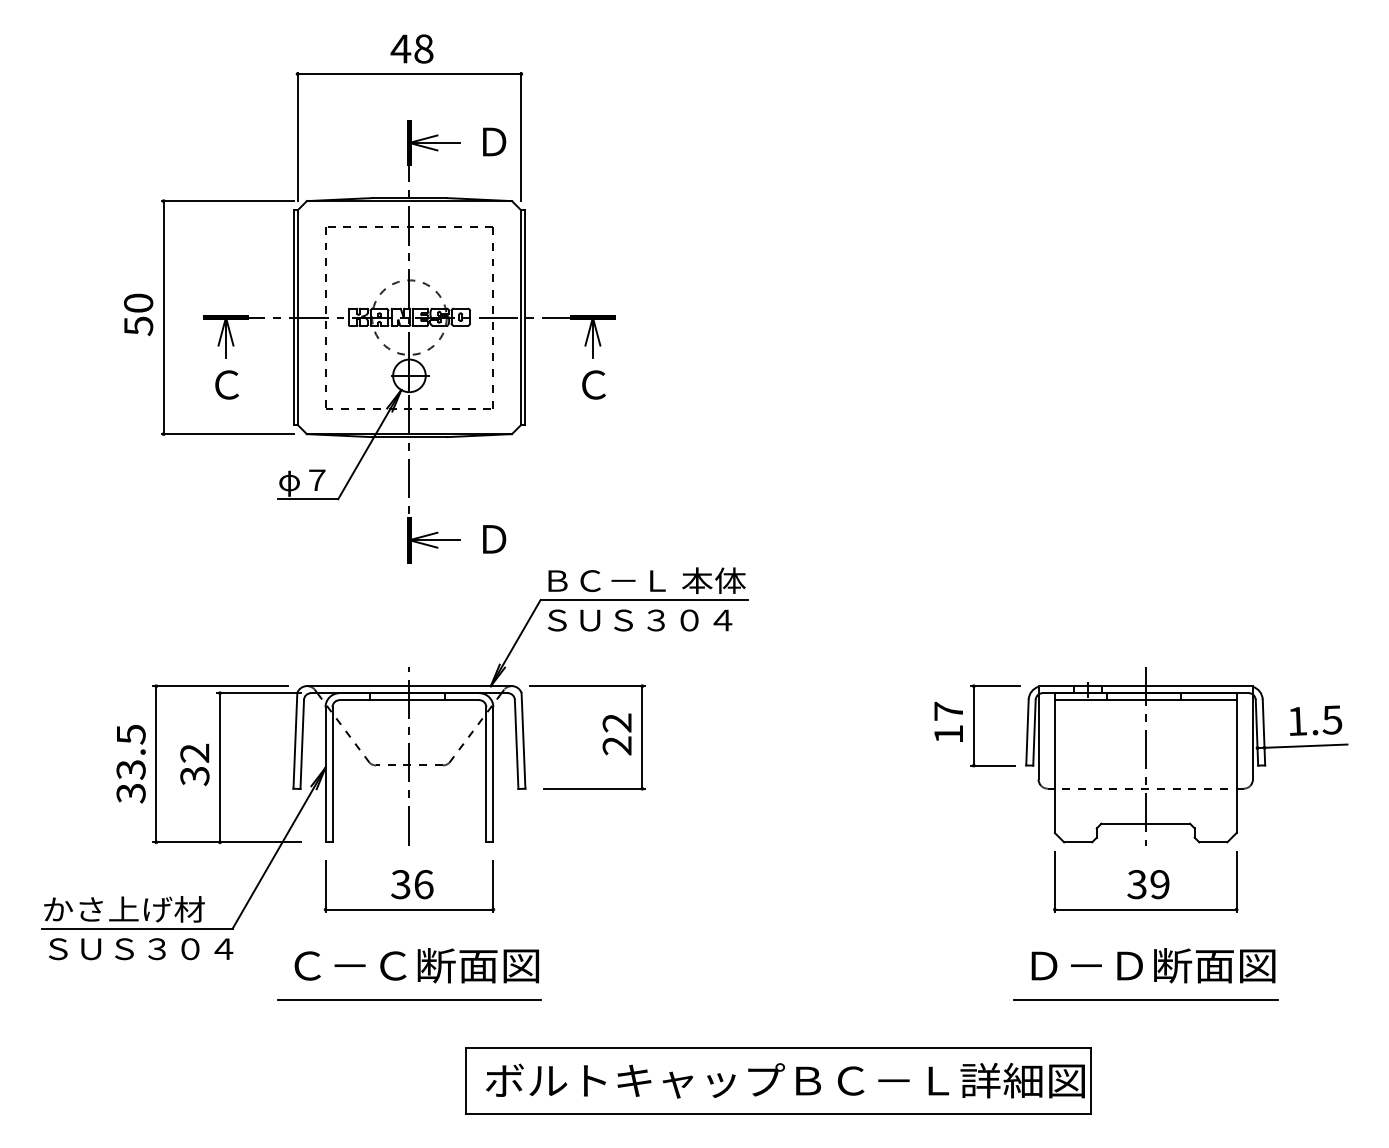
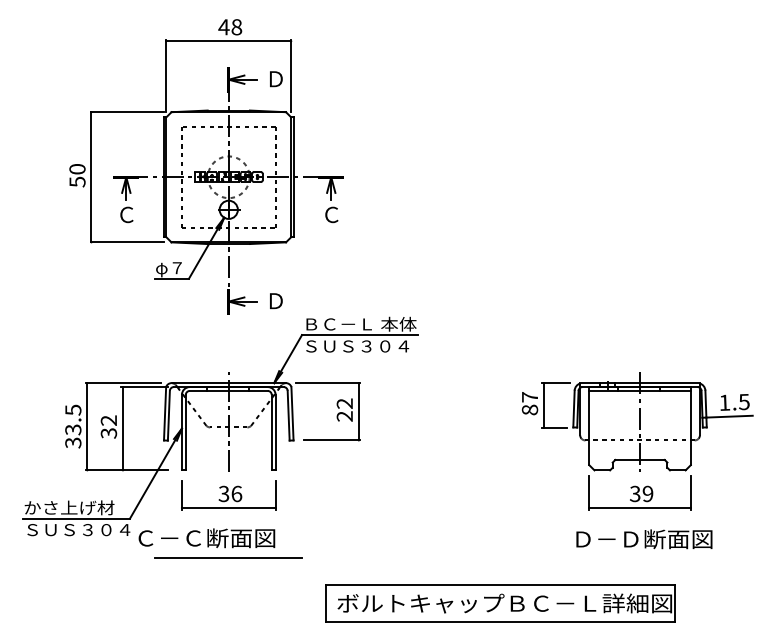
text: (947, 733) -> (529, 409), 17 -> 87
text: (416, 966) -> (206, 538), moved
line: (1144, 1000) -> (639, 558), removed
part: (777, 1080) -> (500, 603), moved

